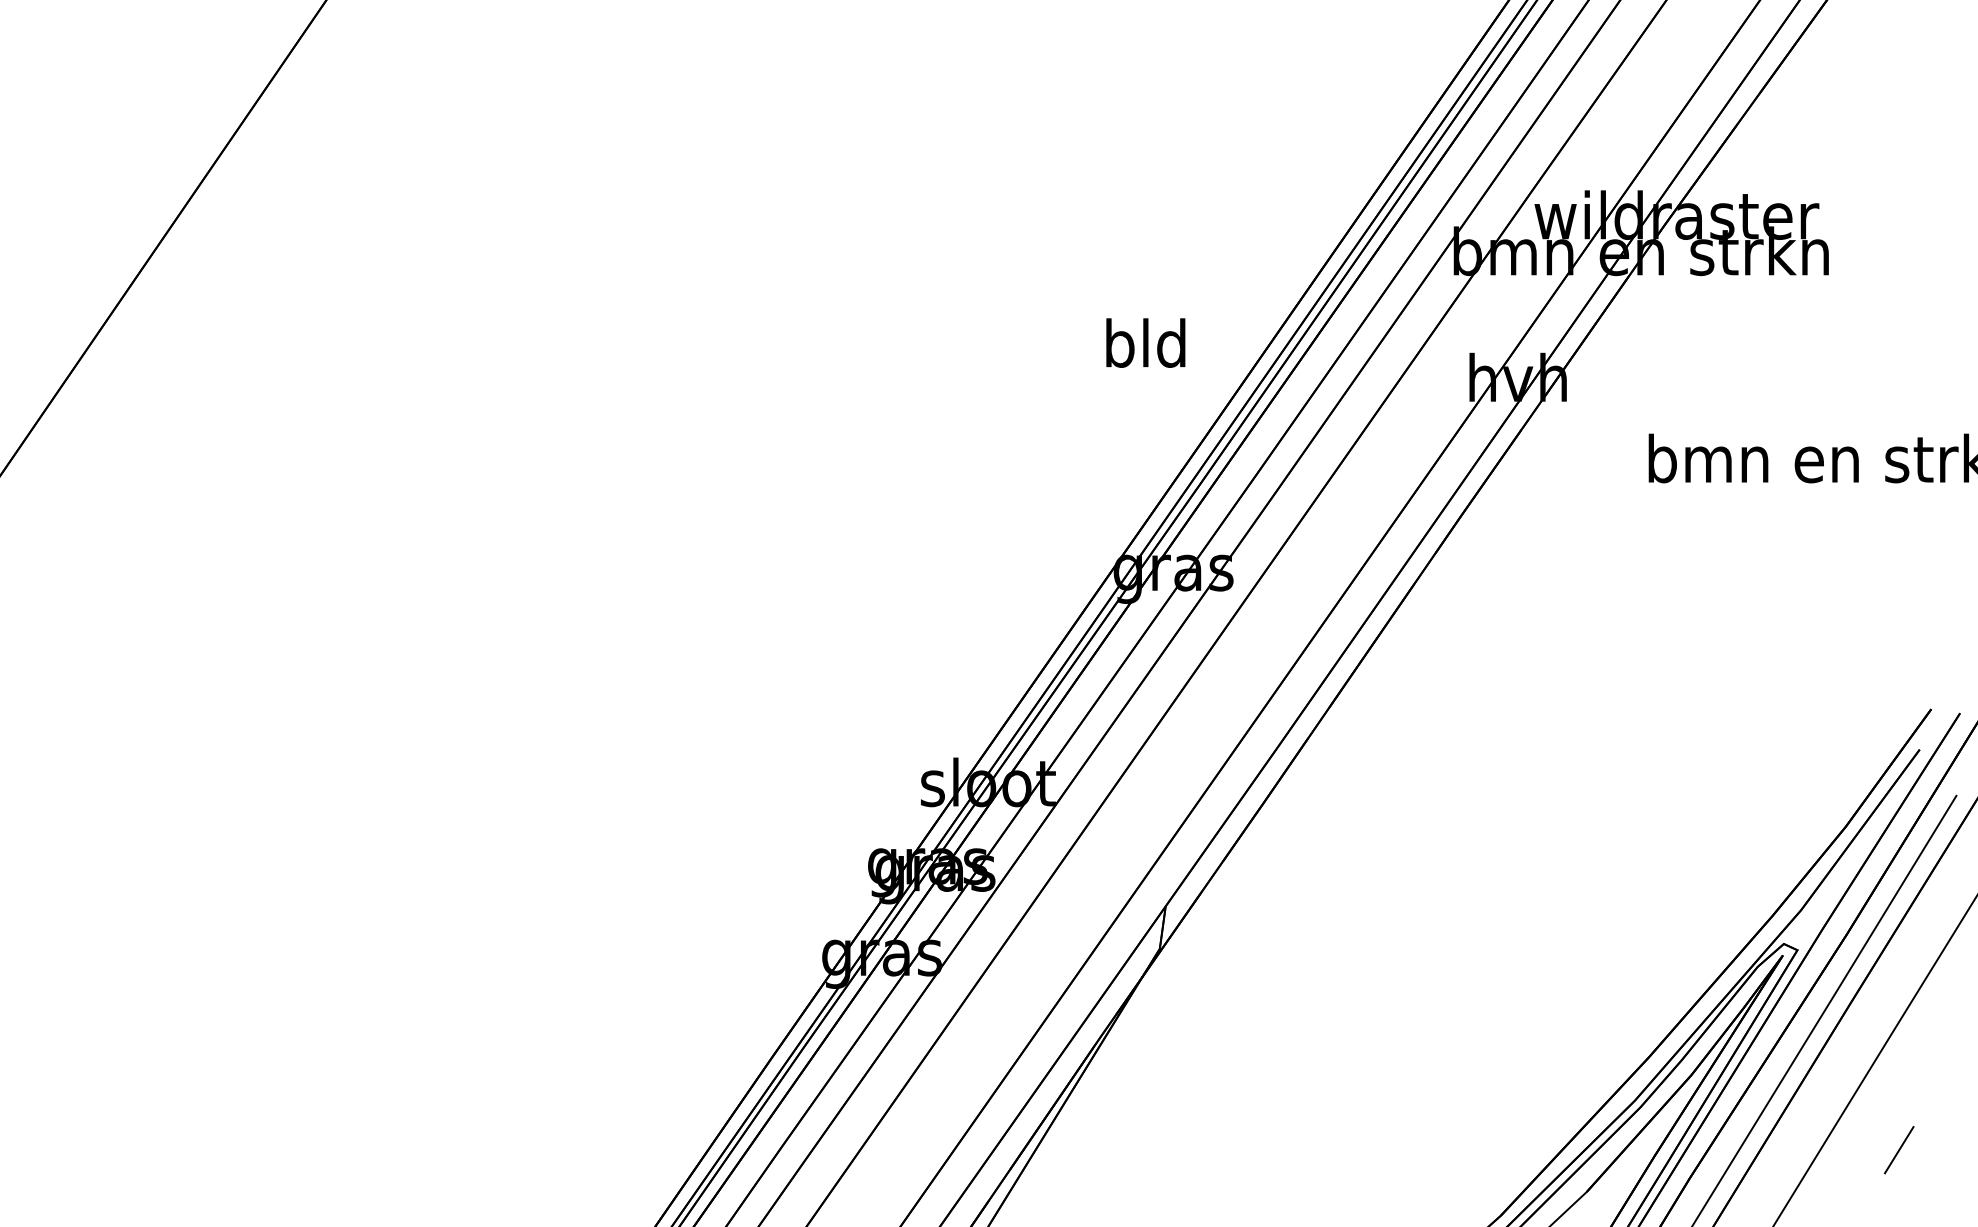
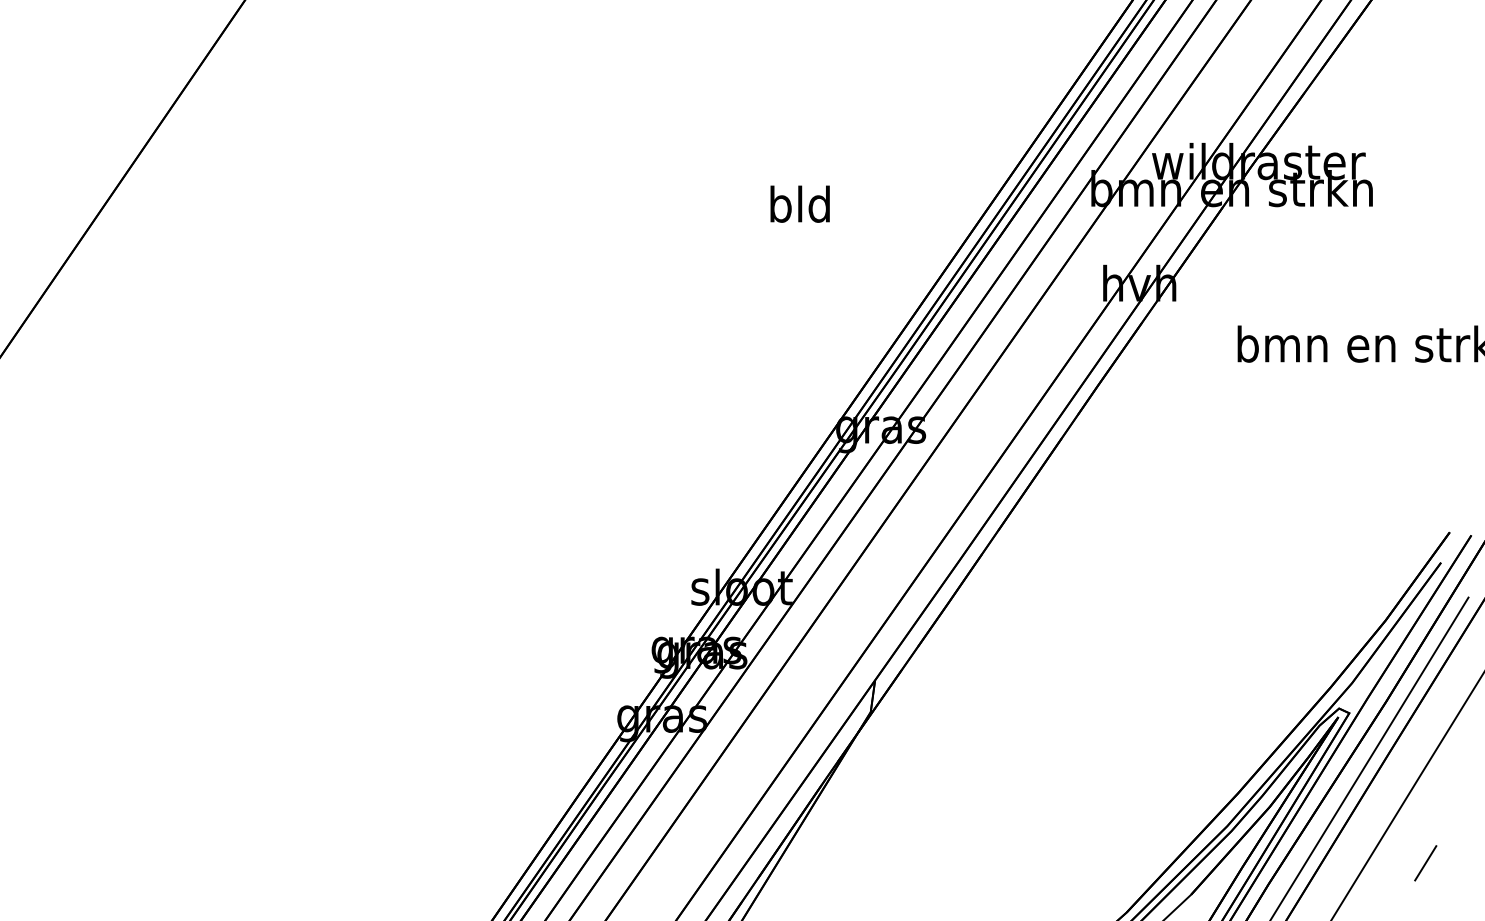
text: (1145, 342) -> (799, 203), moved

